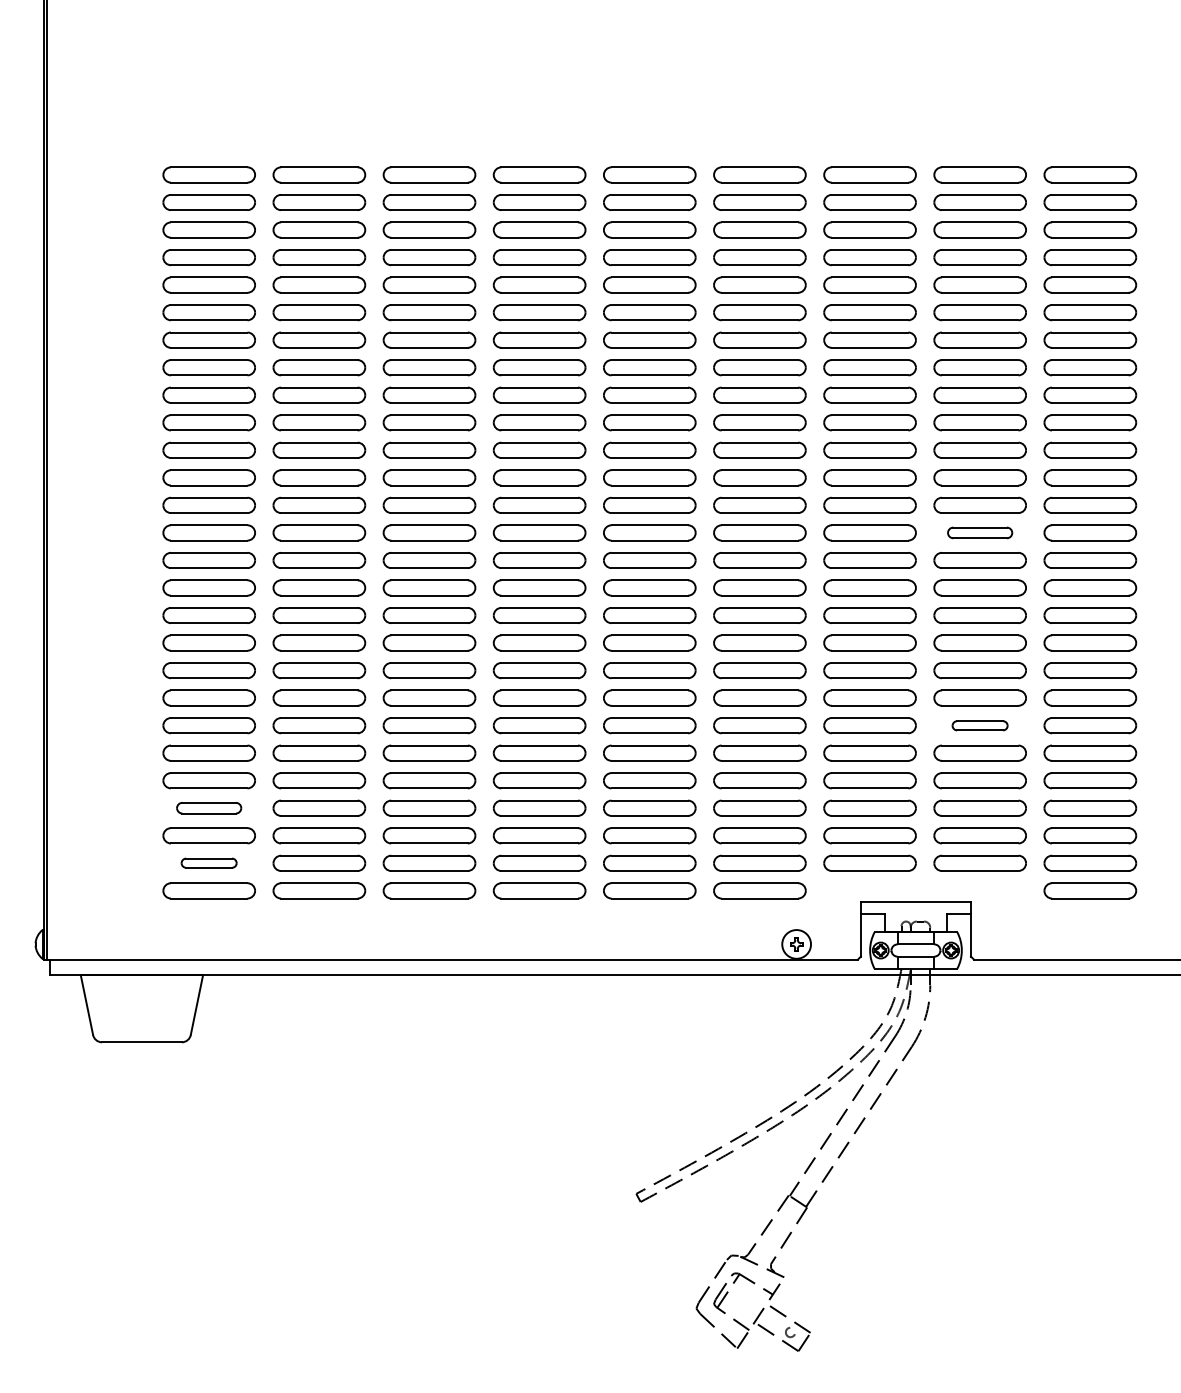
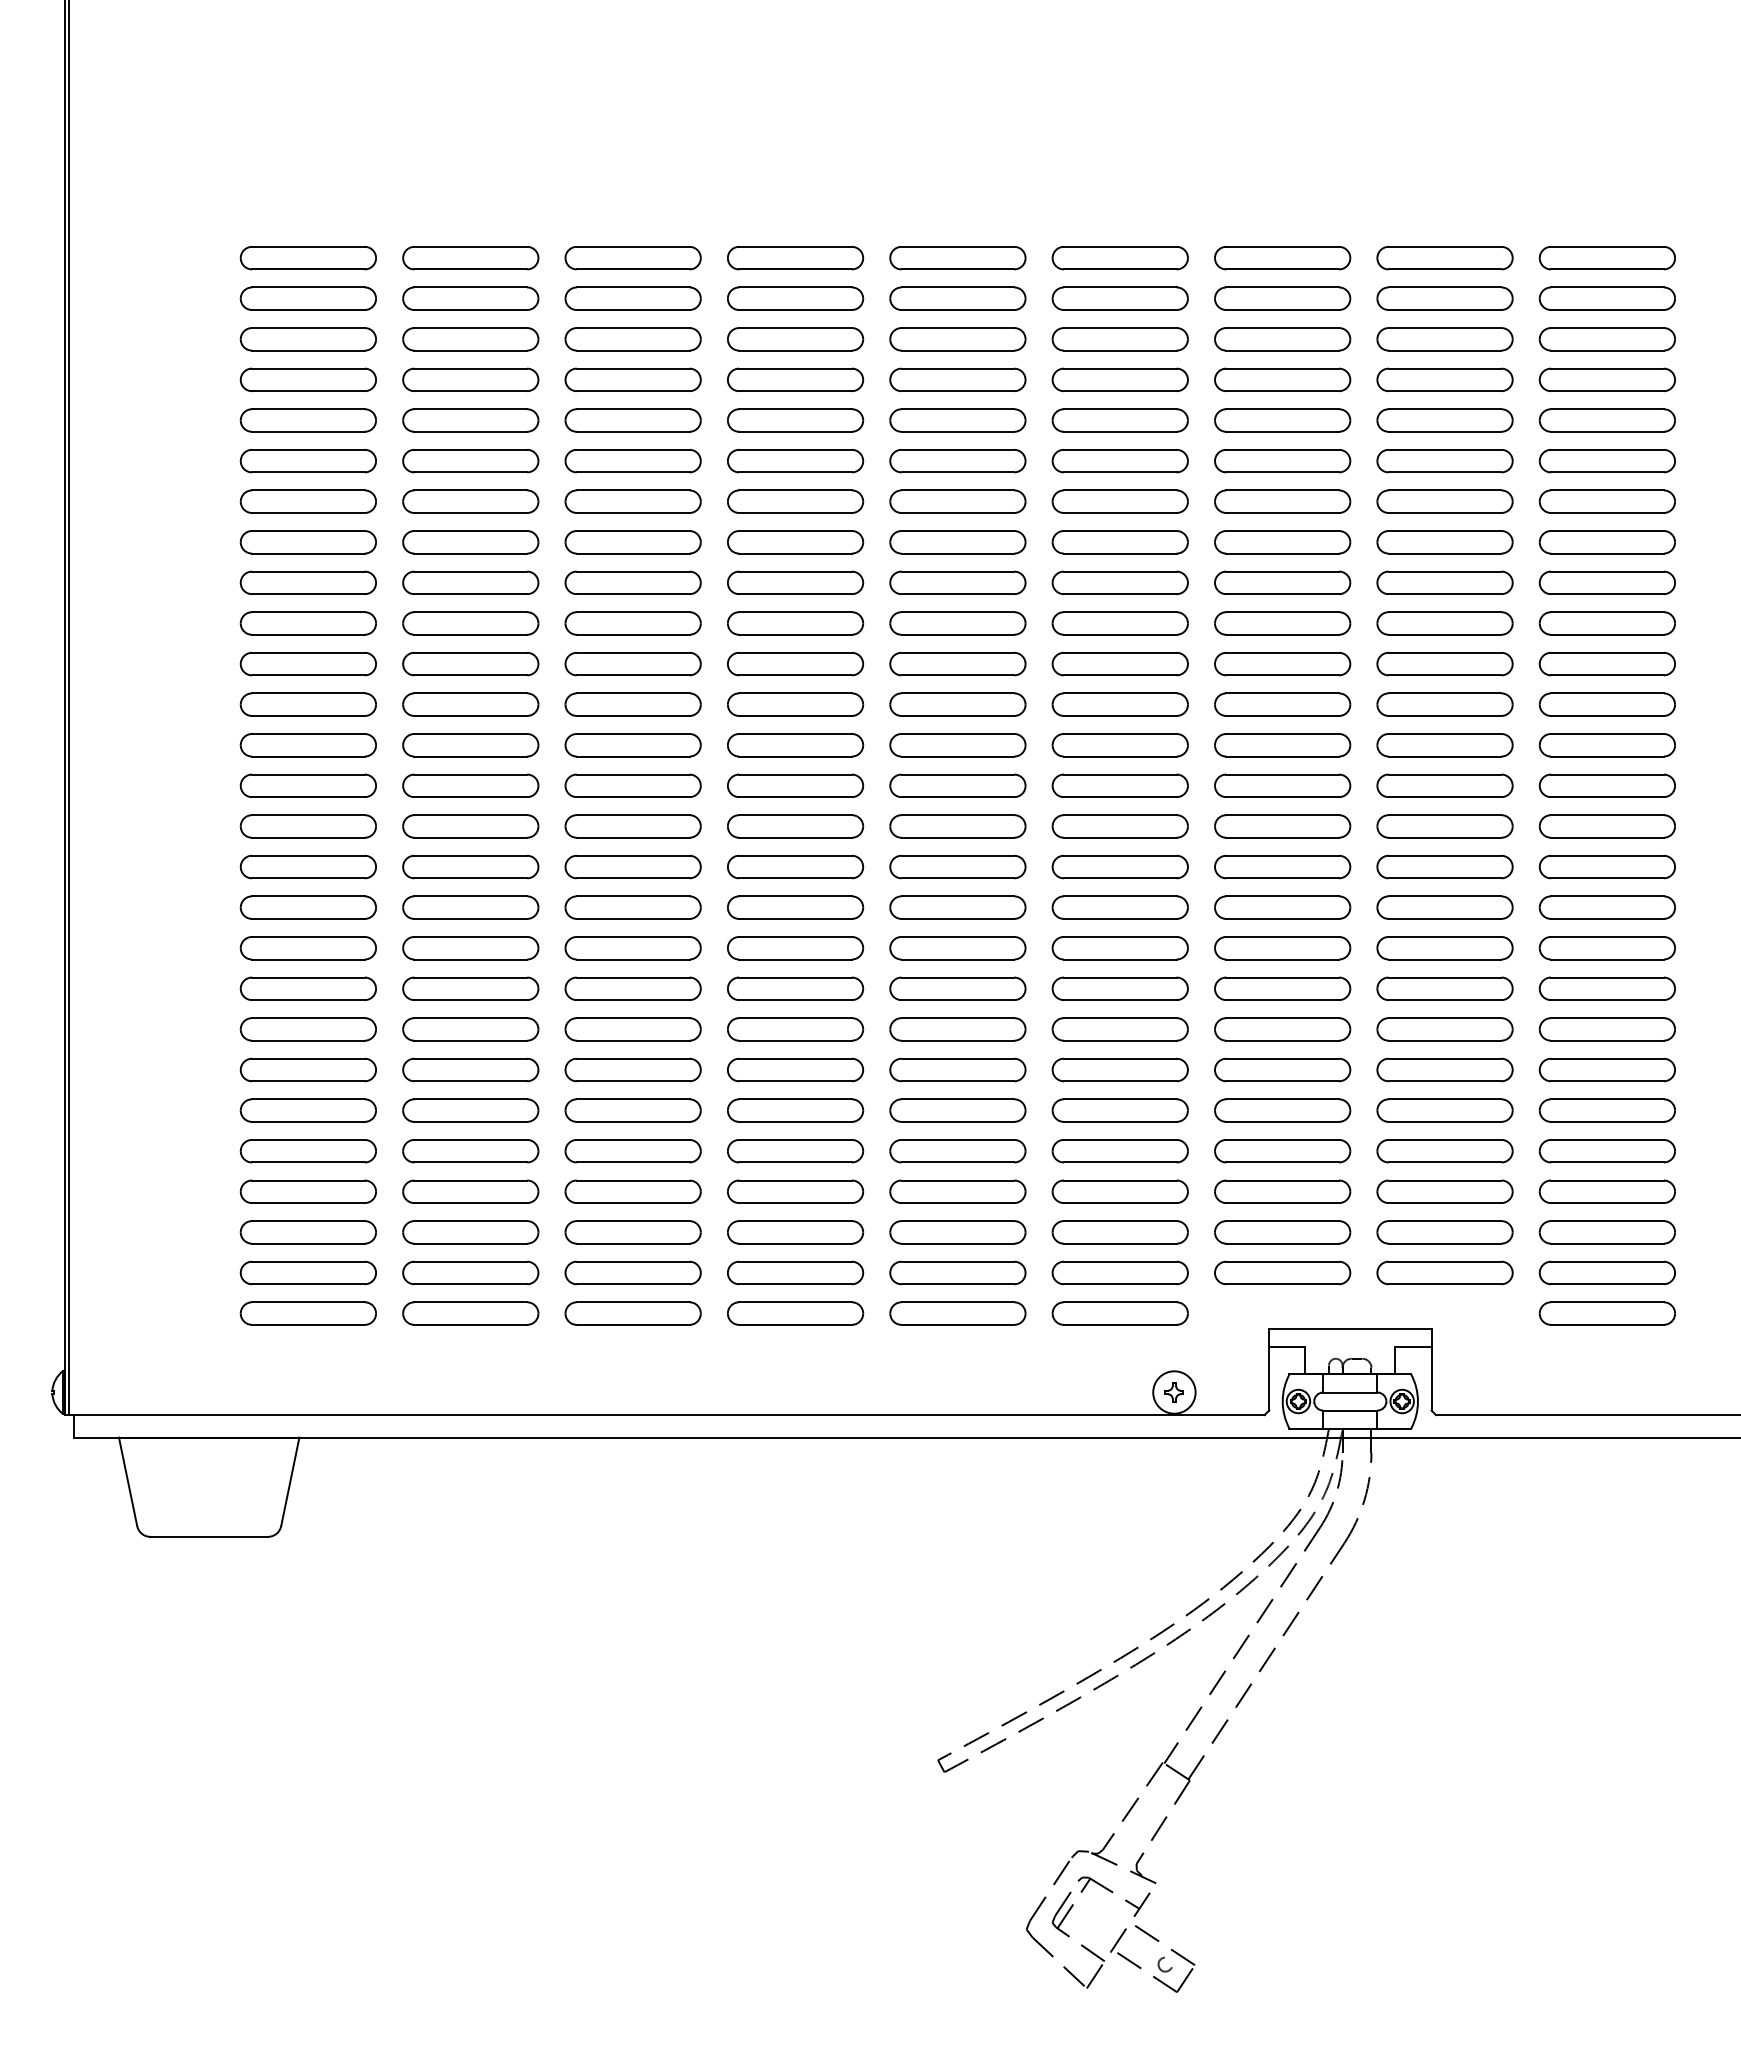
part: (979, 532) -> (1444, 785), size x1.43
part: (979, 725) -> (1444, 1069), size x1.67
part: (208, 807) -> (307, 1190), size x1.43
part: (208, 862) -> (307, 1271), size x1.67

